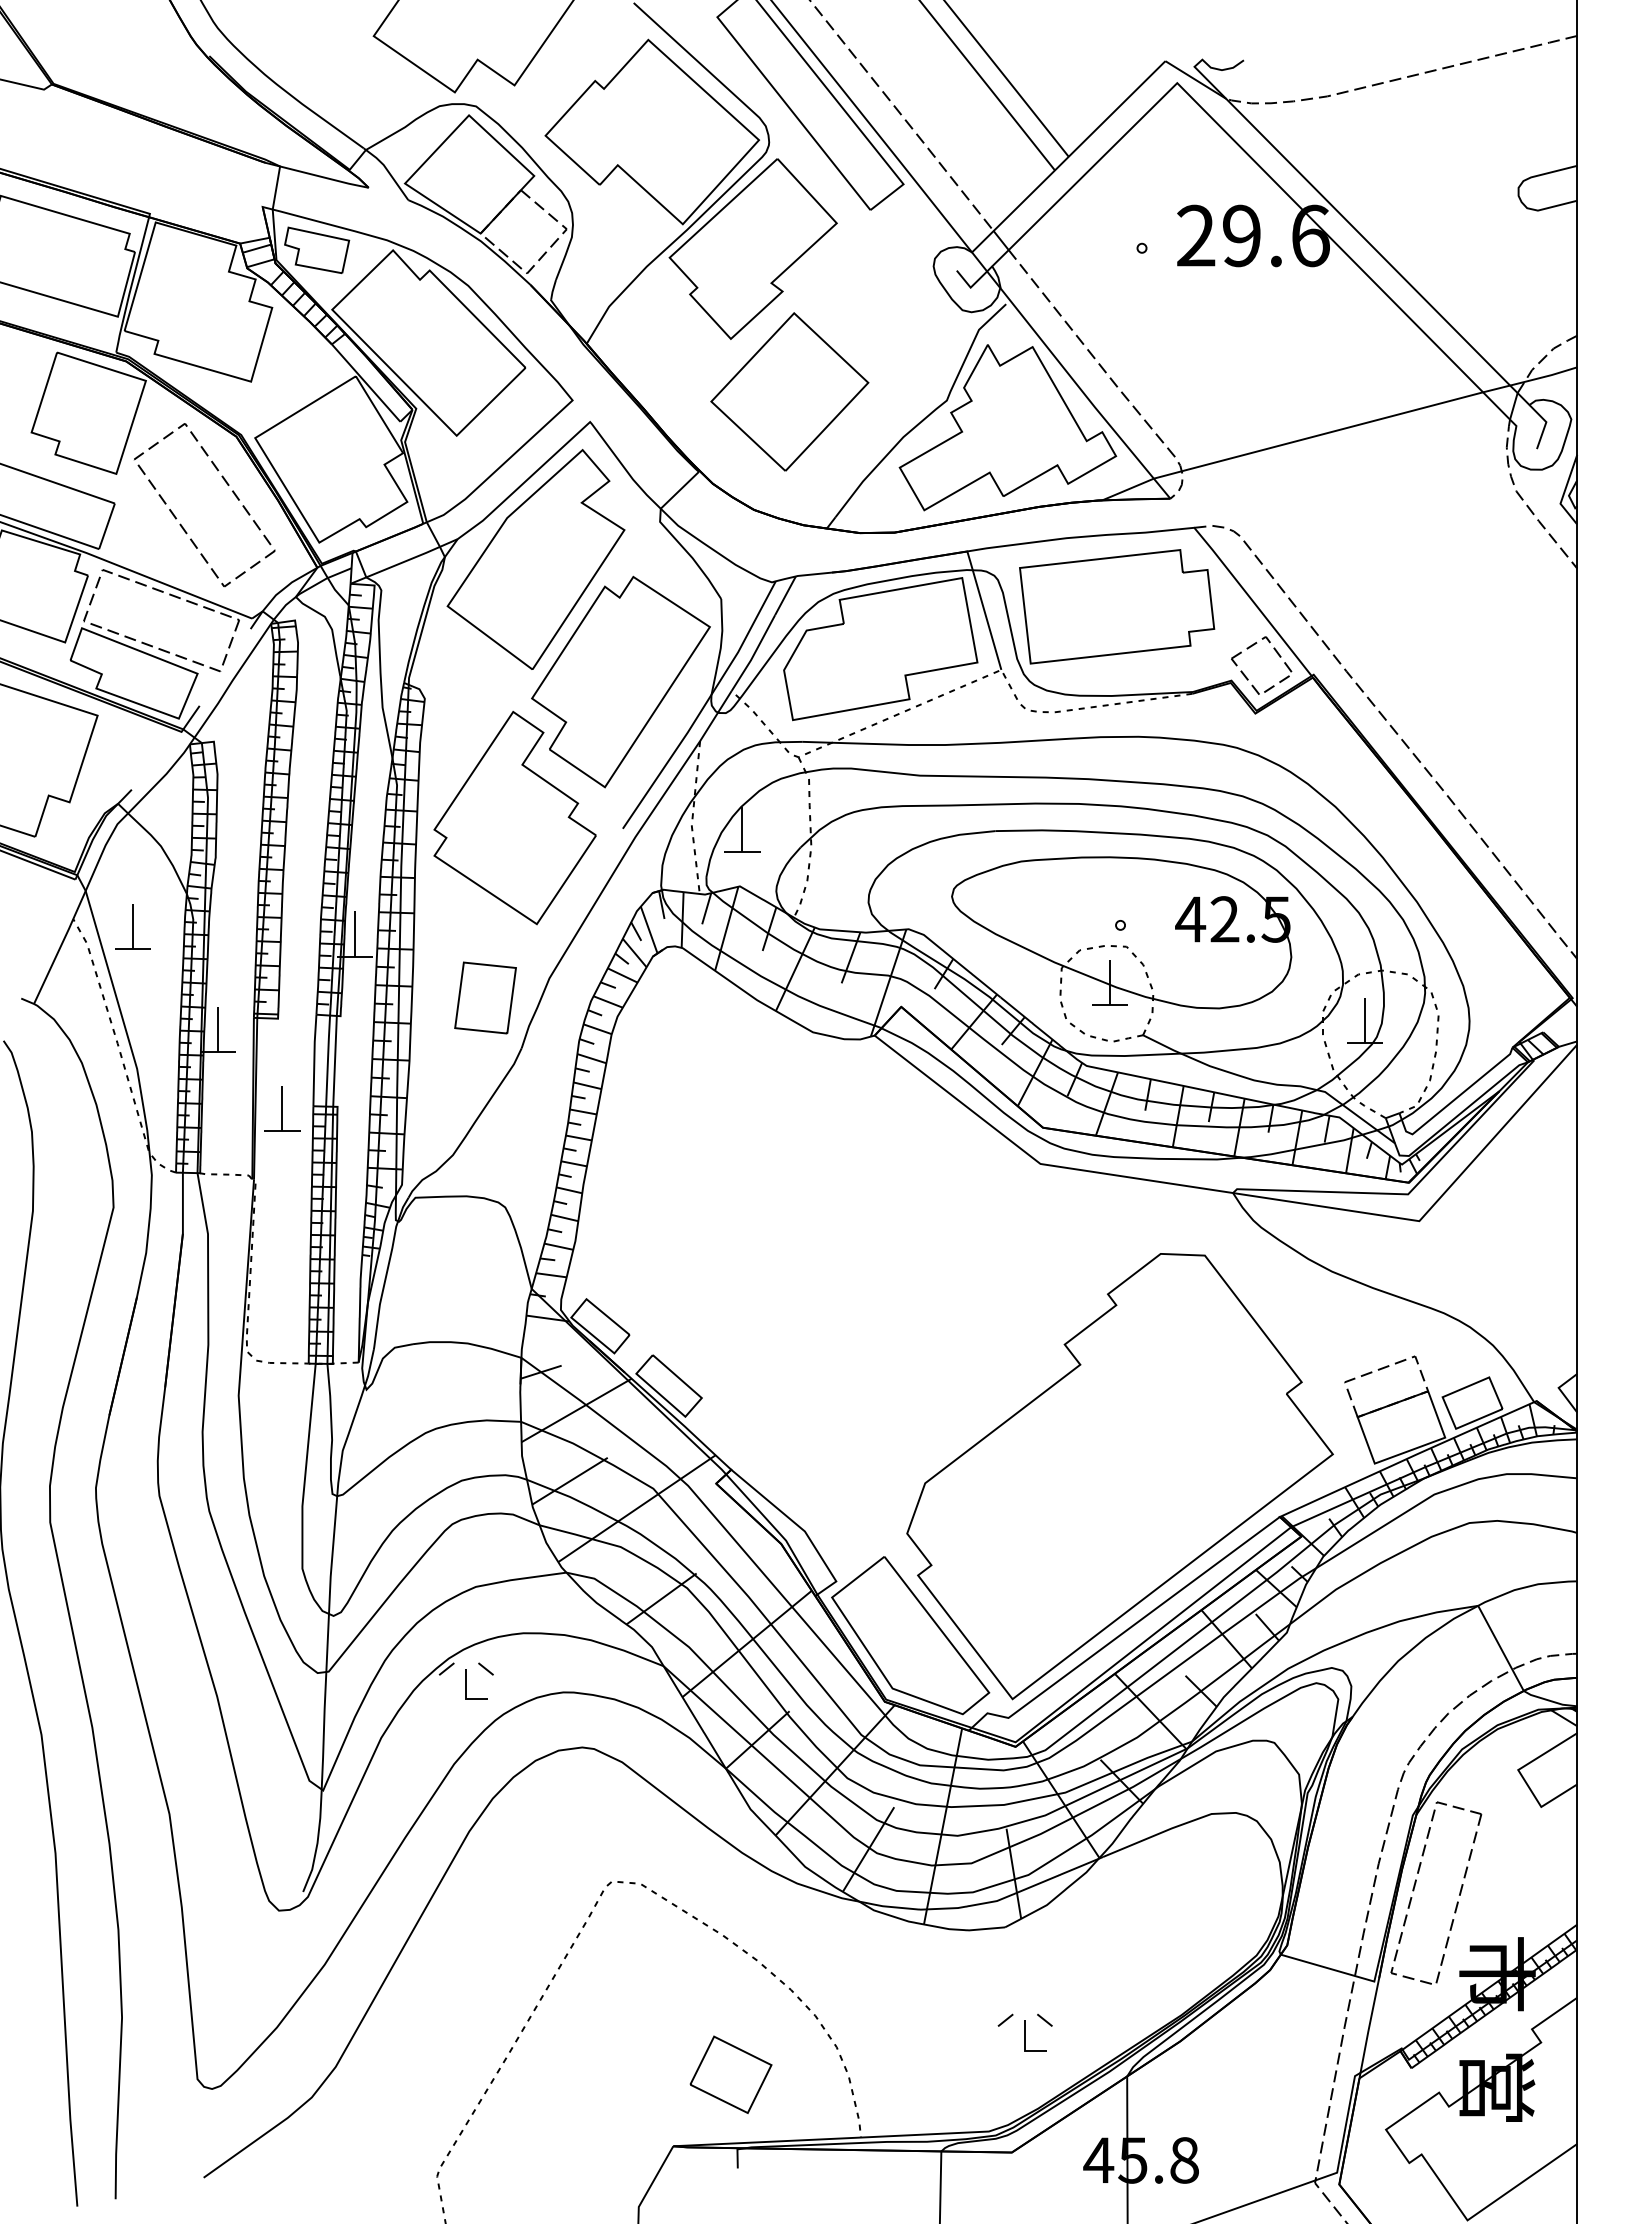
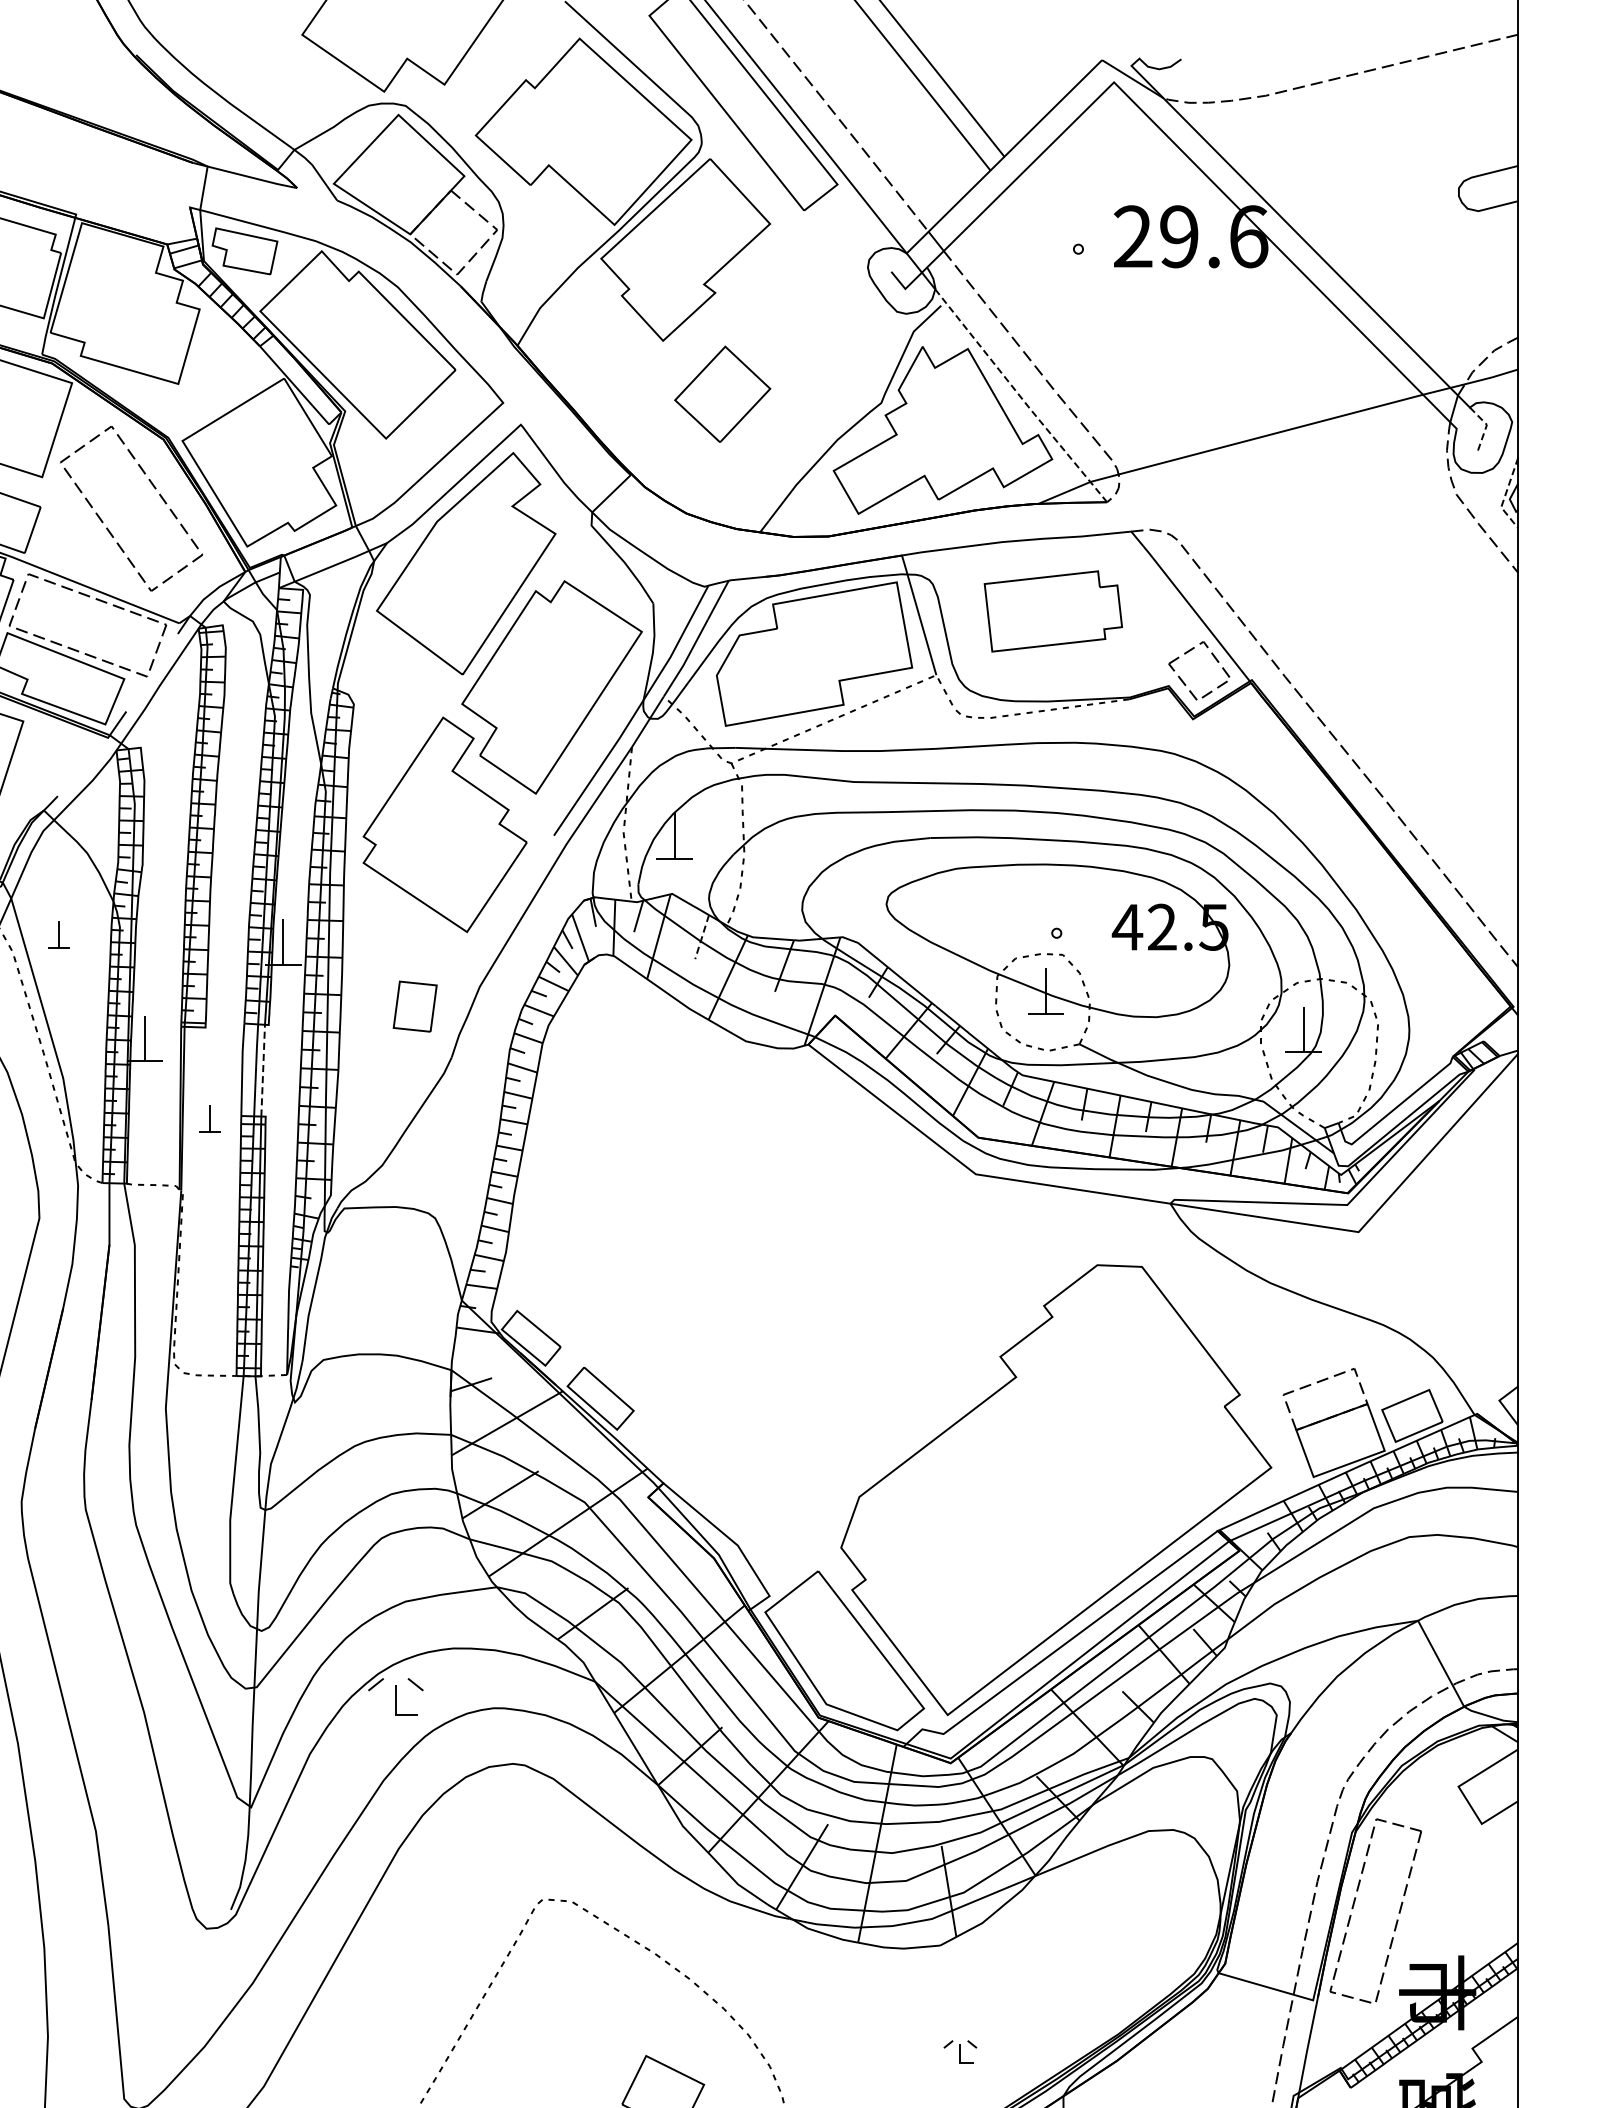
part: (789, 391) -> (722, 393), size x0.6
line: (1085, 394) -> (1021, 396), solid -> dashed
line: (1545, 424) -> (1486, 427), solid -> dashed
line: (1564, 492) -> (1505, 495), solid -> dashed
part: (1117, 606) -> (1053, 611), size x0.7
part: (132, 926) -> (58, 934), size x0.6
line: (769, 929) -> (702, 937), solid -> dashed
part: (485, 997) -> (415, 1006), size x0.7
line: (335, 1060) -> (263, 1069), solid -> dashed
part: (282, 1108) -> (210, 1118), size x0.6
part: (1024, 2032) -> (959, 2051), size x0.6

